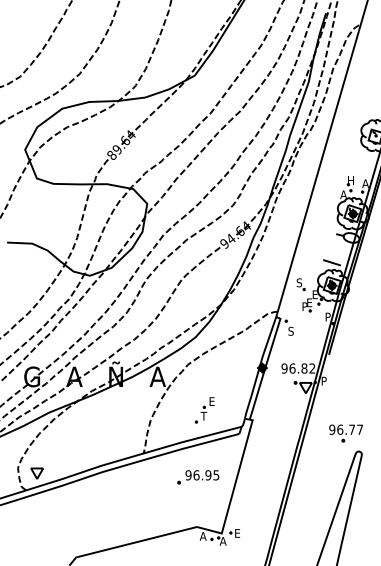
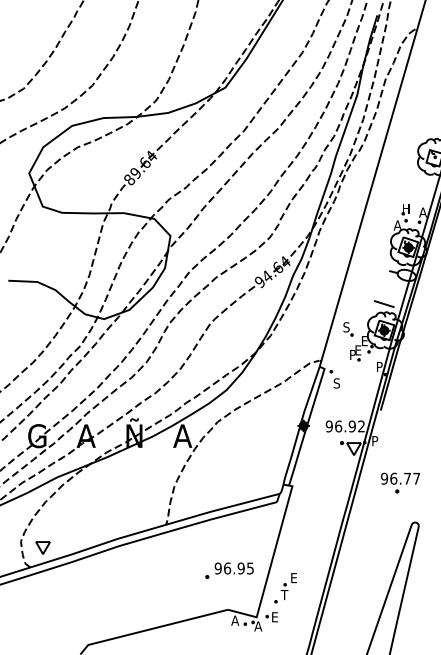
text: (304, 368) -> (352, 426), 96.82 -> 96.92
part: (204, 410) -> (285, 588), moved
part: (345, 433) -> (399, 483), moved
part: (198, 477) -> (229, 571), moved

